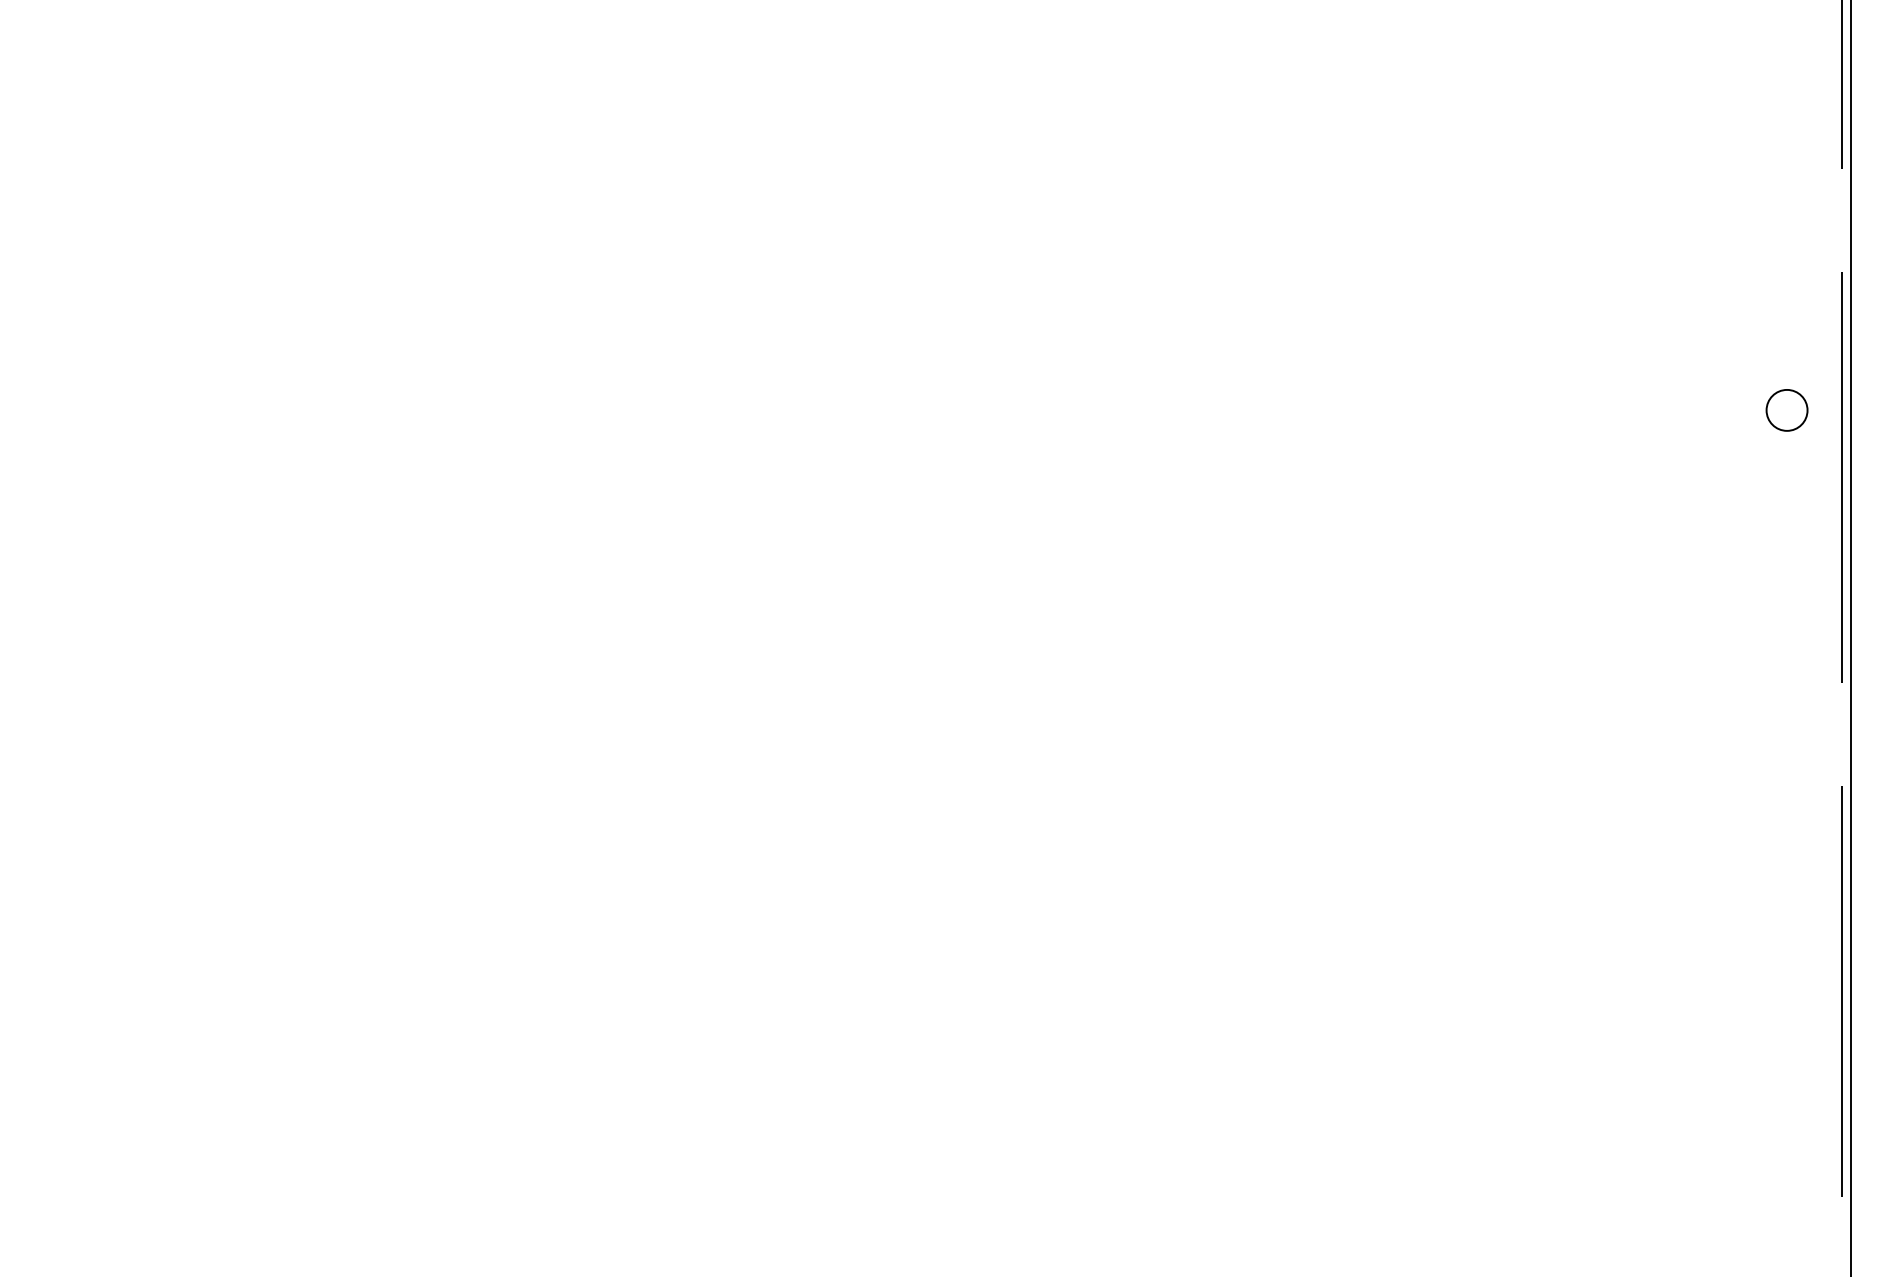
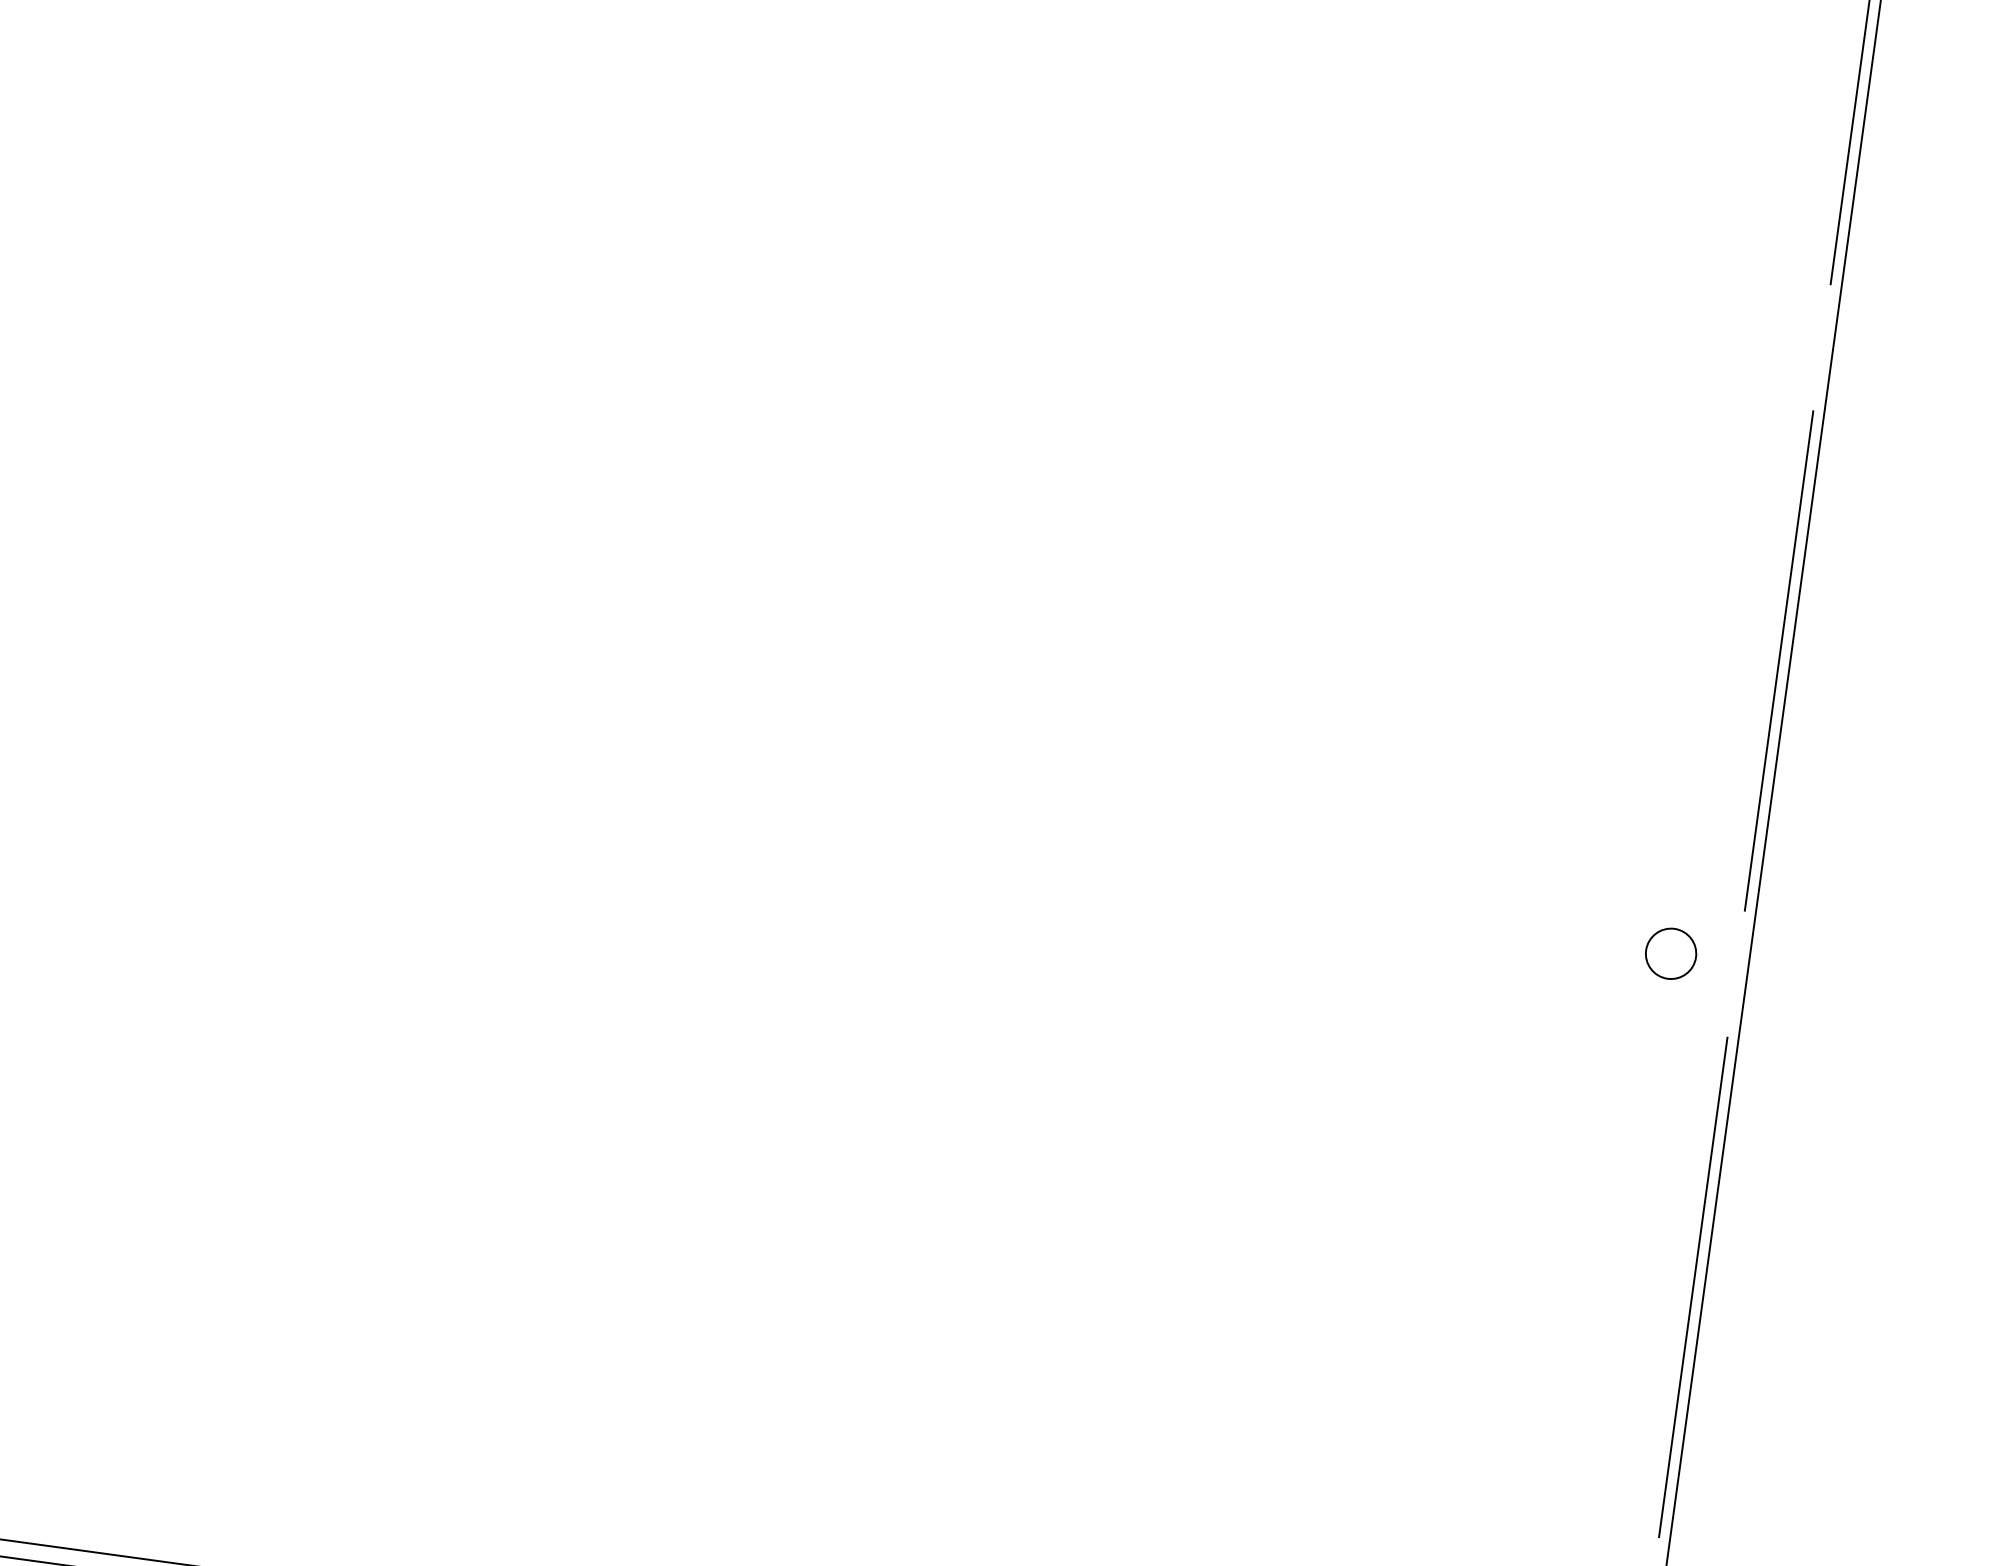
circle: (1786, 410) -> (1670, 953), moved

